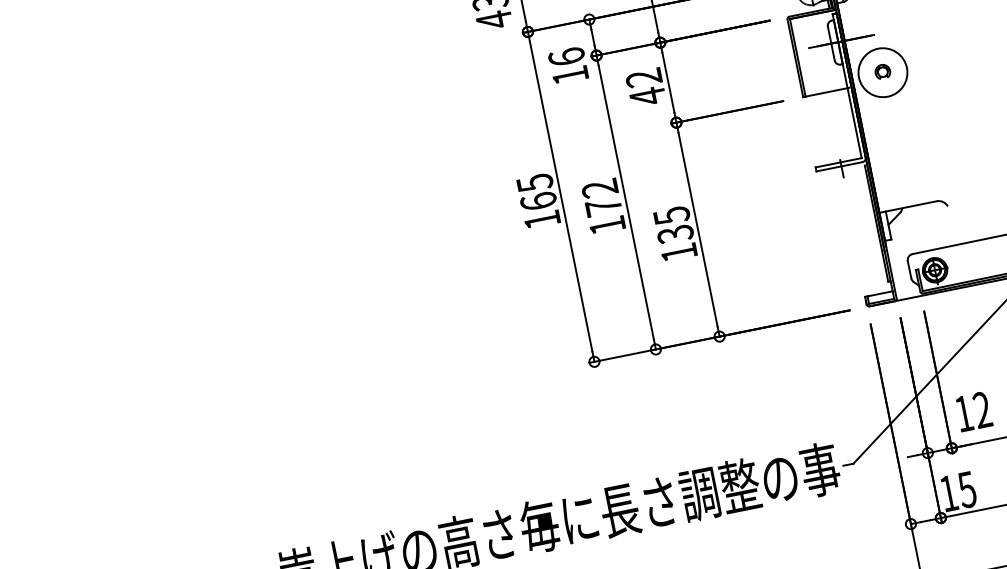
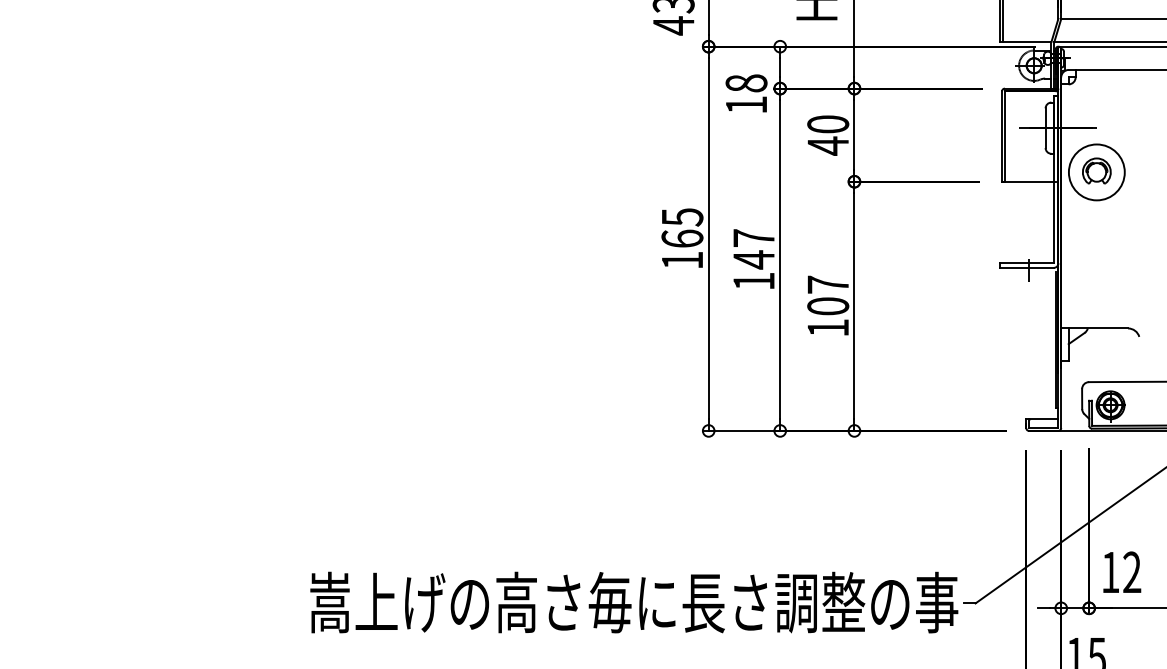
text: (566, 57) -> (746, 83), 16 -> 18
part: (882, 71) -> (1096, 170), size x1.67
text: (644, 78) -> (828, 124), 42 -> 40
text: (601, 198) -> (753, 249), 172 -> 147
text: (673, 224) -> (828, 295), 135 -> 107

